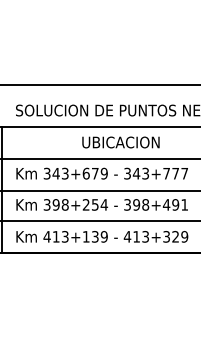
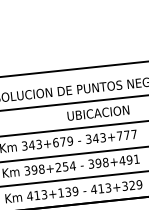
text: (120, 142) -> (98, 113), moved

